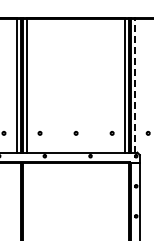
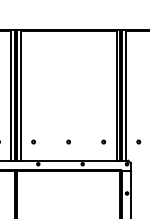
line: (135, 85) -> (126, 95), dashed -> solid

